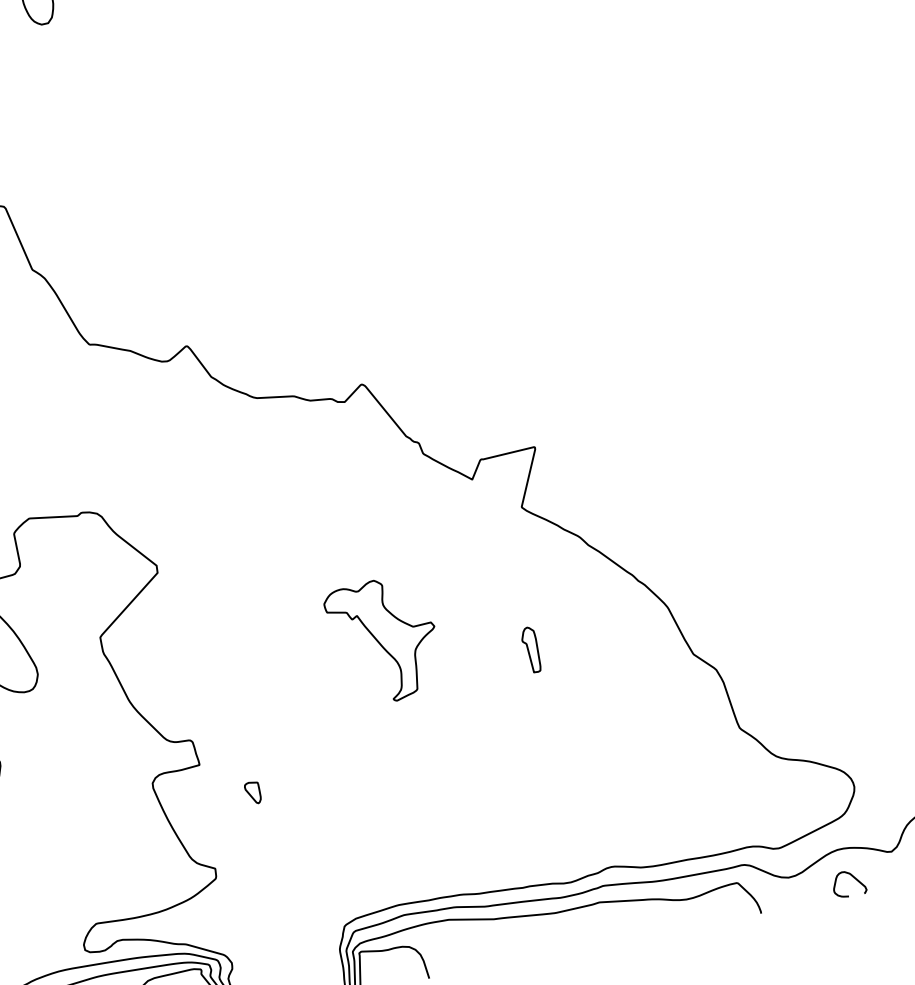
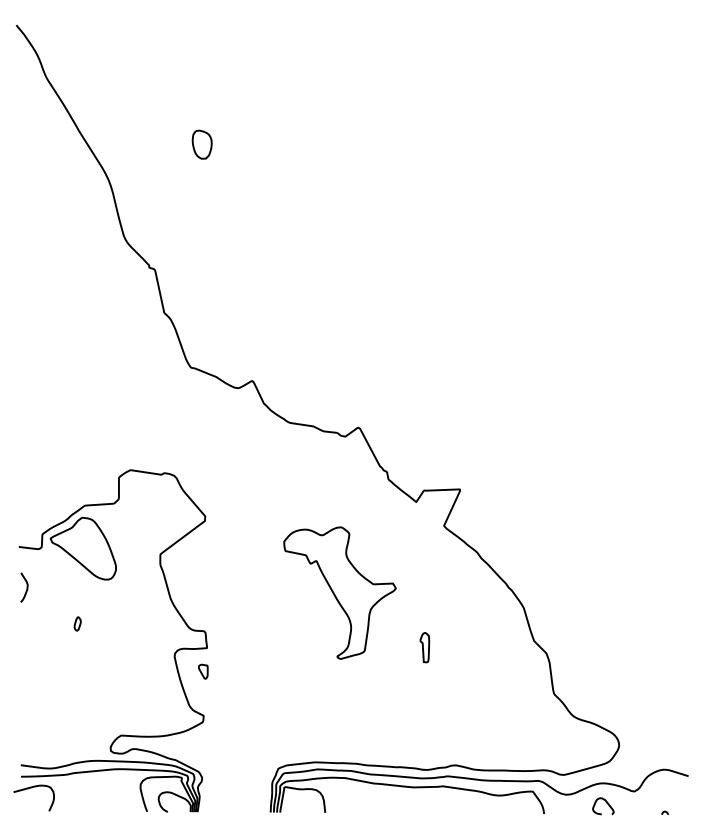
part: (383, 640) -> (339, 592), size x1.67
part: (530, 649) -> (424, 647), moved
part: (253, 792) -> (203, 671), moved

